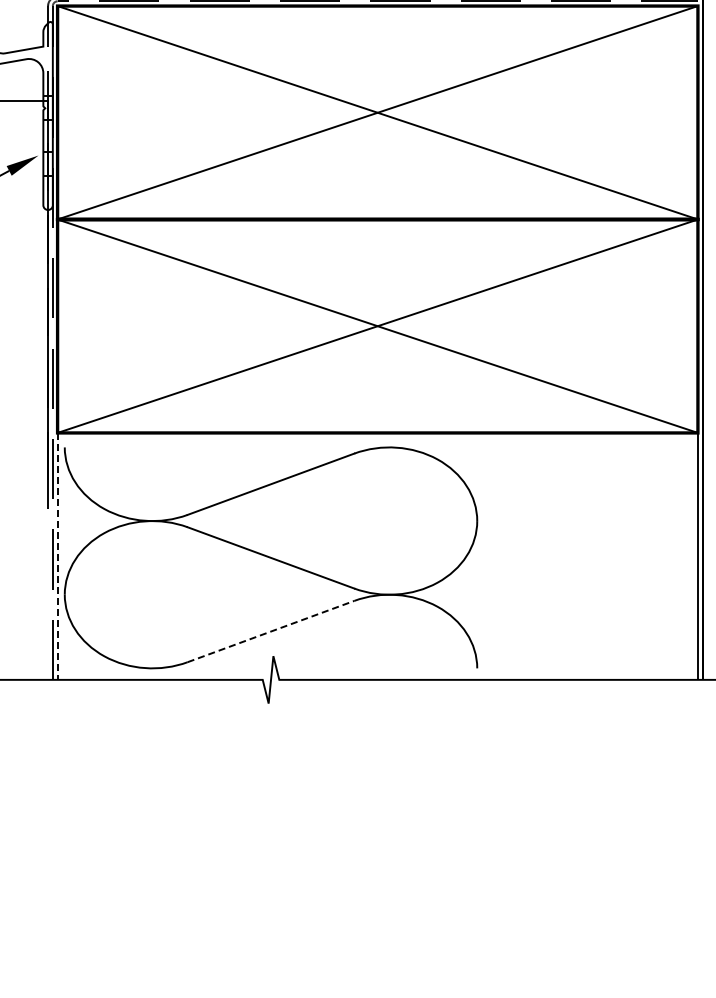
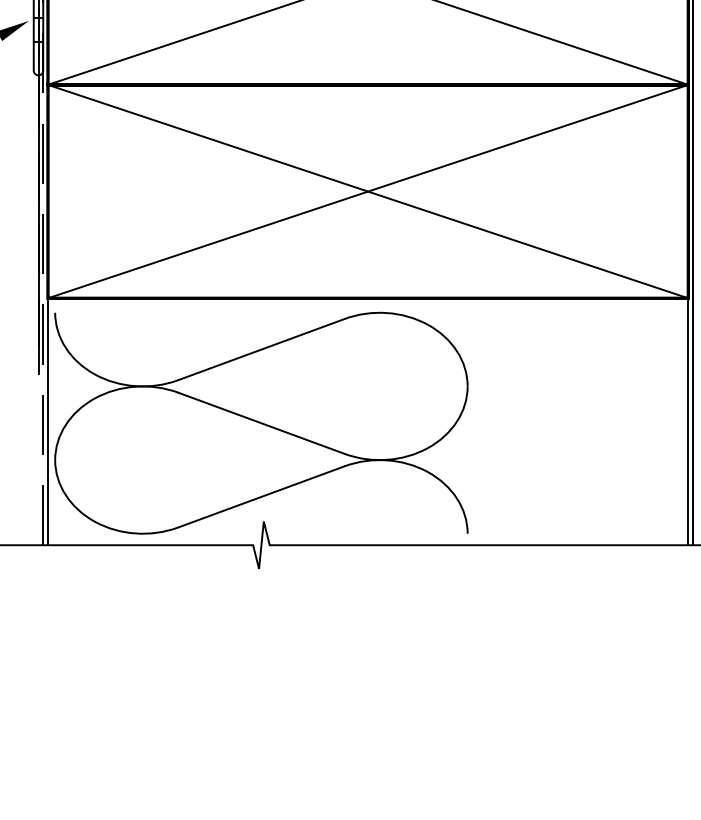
line: (57, 556) -> (47, 421), dashed -> solid
line: (271, 631) -> (261, 496), dashed -> solid

